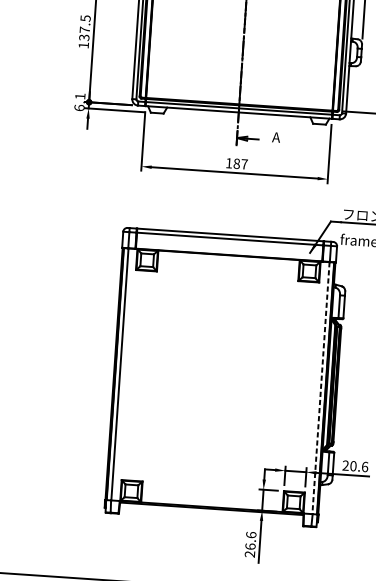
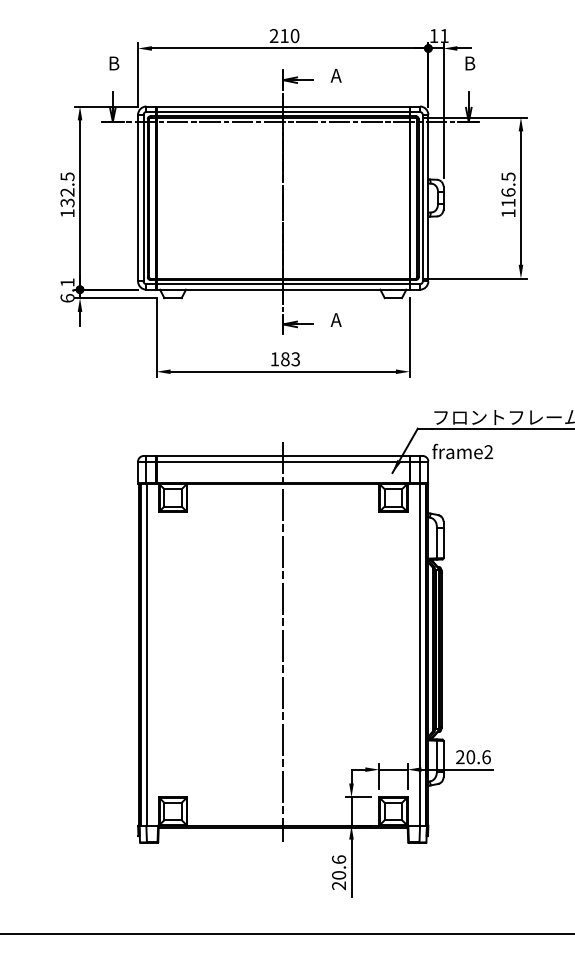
text: (84, 30) -> (67, 192), 137.5 -> 132.5
text: (244, 164) -> (295, 359), 187 -> 183
line: (221, 371) -> (283, 641), added
line: (320, 388) -> (419, 655), dashed -> solid
text: (250, 546) -> (338, 875), 26.6 -> 20.6

